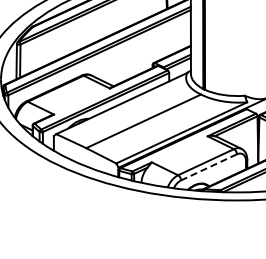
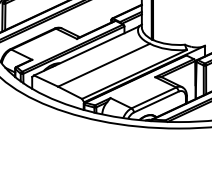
line: (209, 167) -> (156, 102), dashed -> solid

